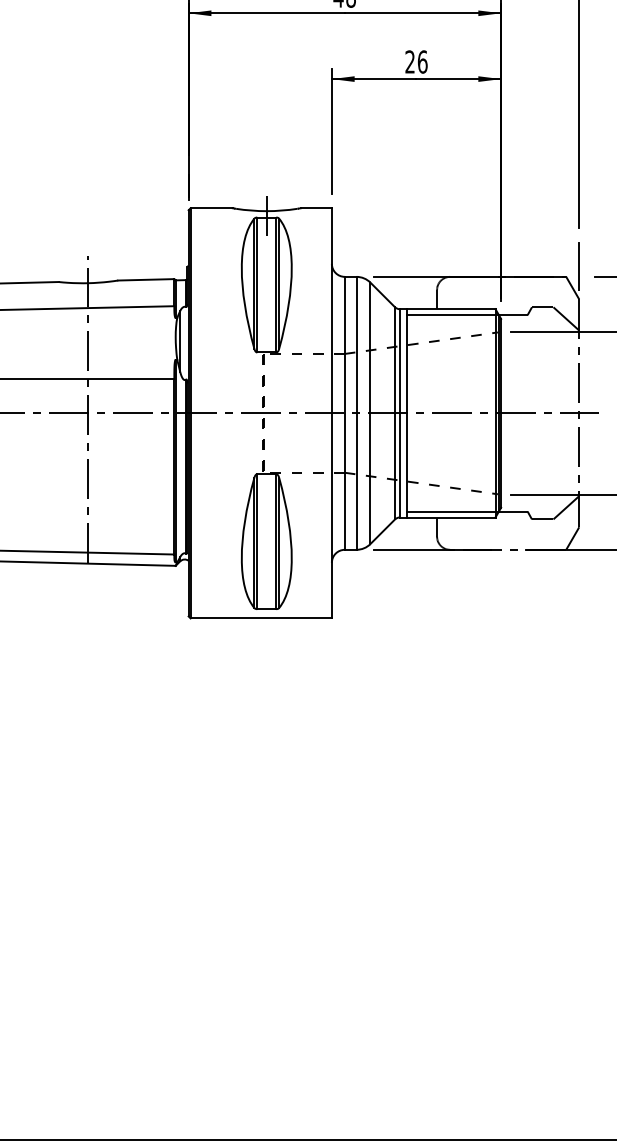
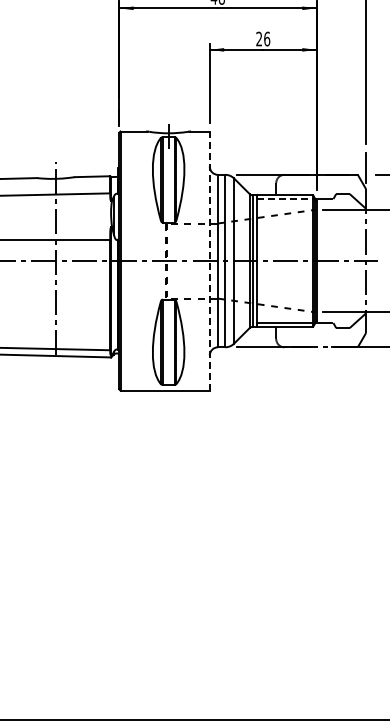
line: (453, 315) -> (286, 199), solid -> dashed
line: (331, 414) -> (209, 261), solid -> dashed

